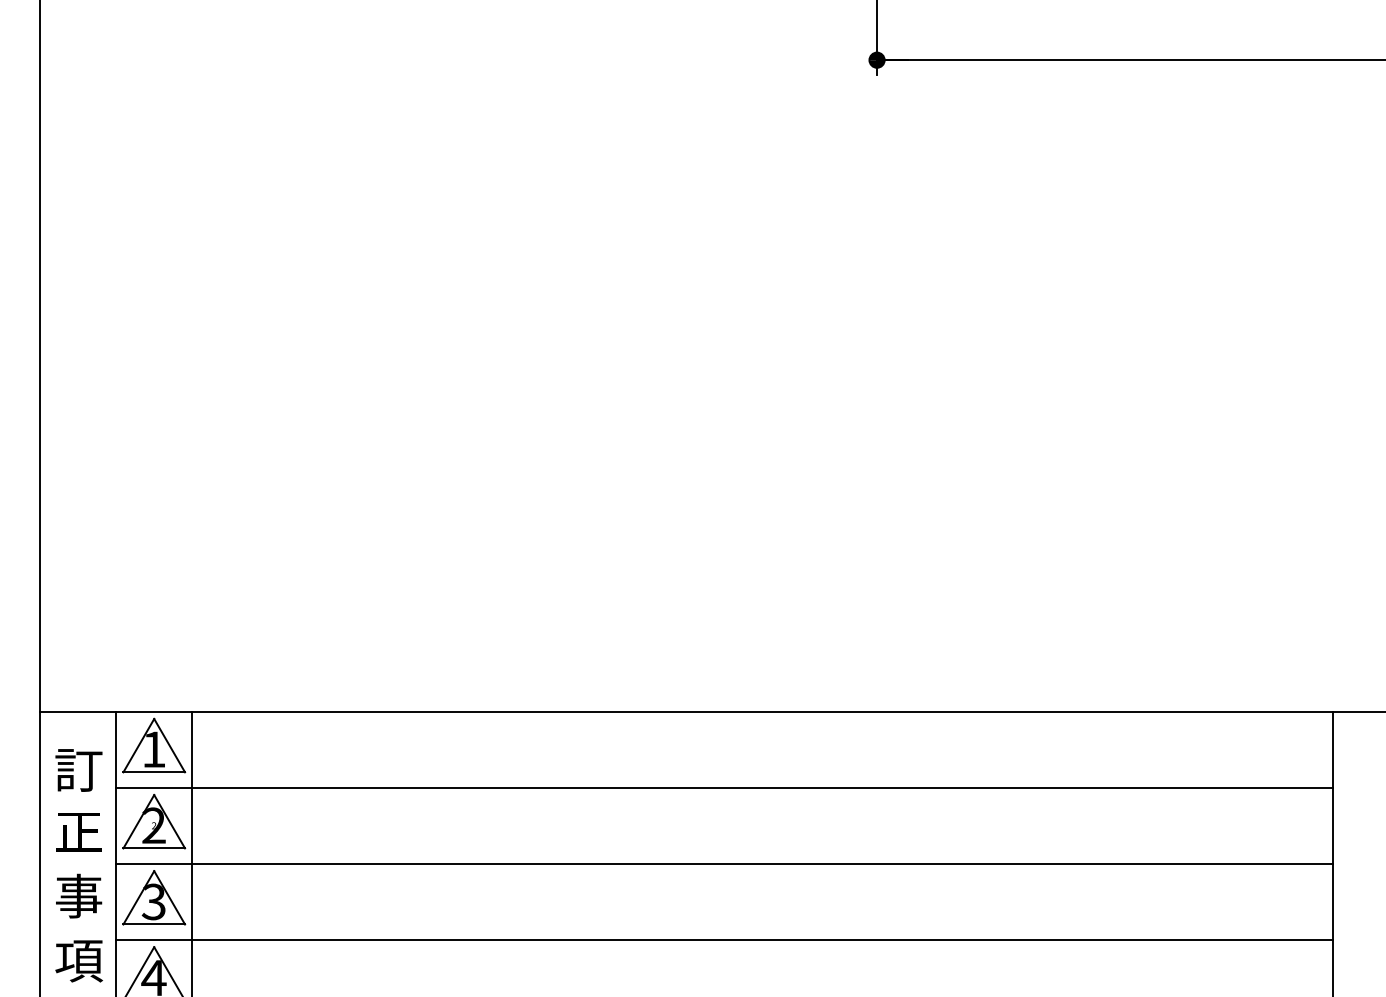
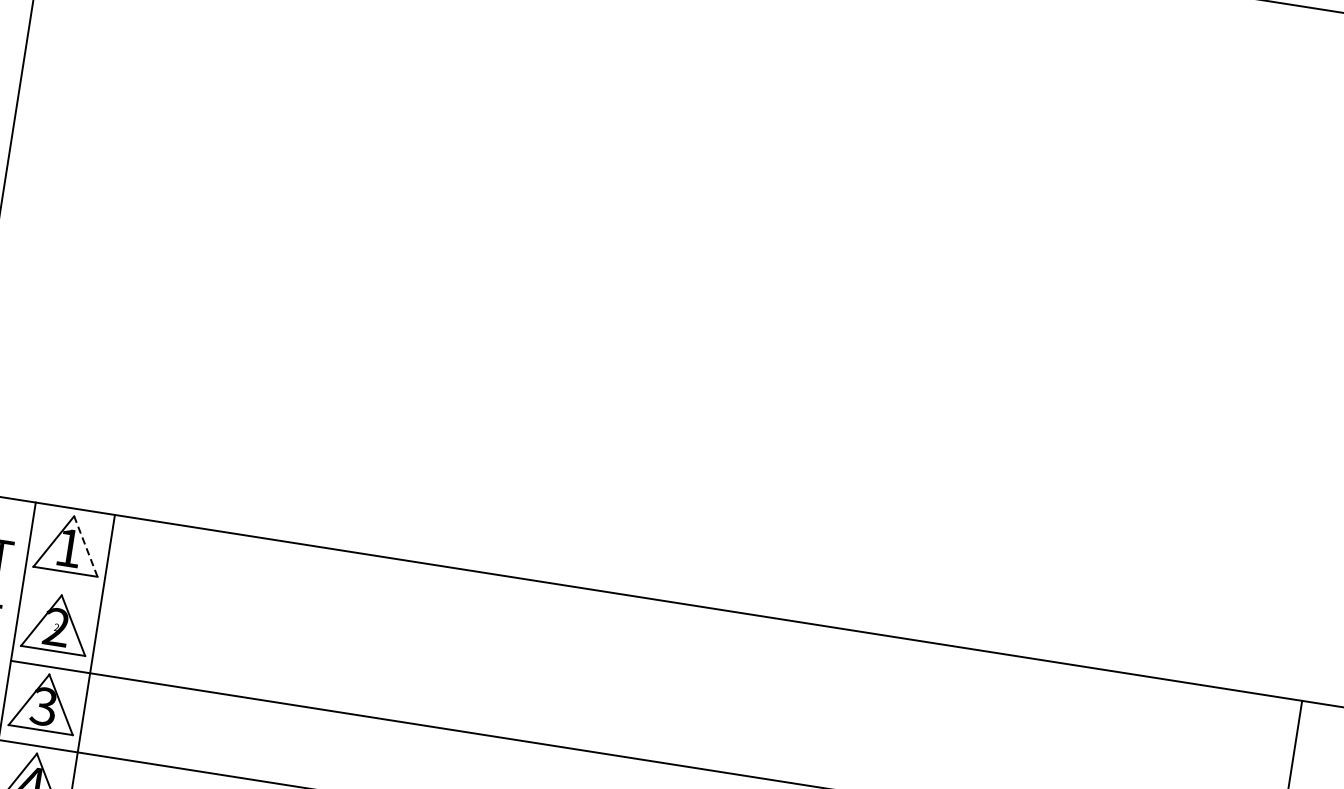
line: (169, 745) -> (85, 546), solid -> dashed
line: (724, 787) -> (656, 680), removed

